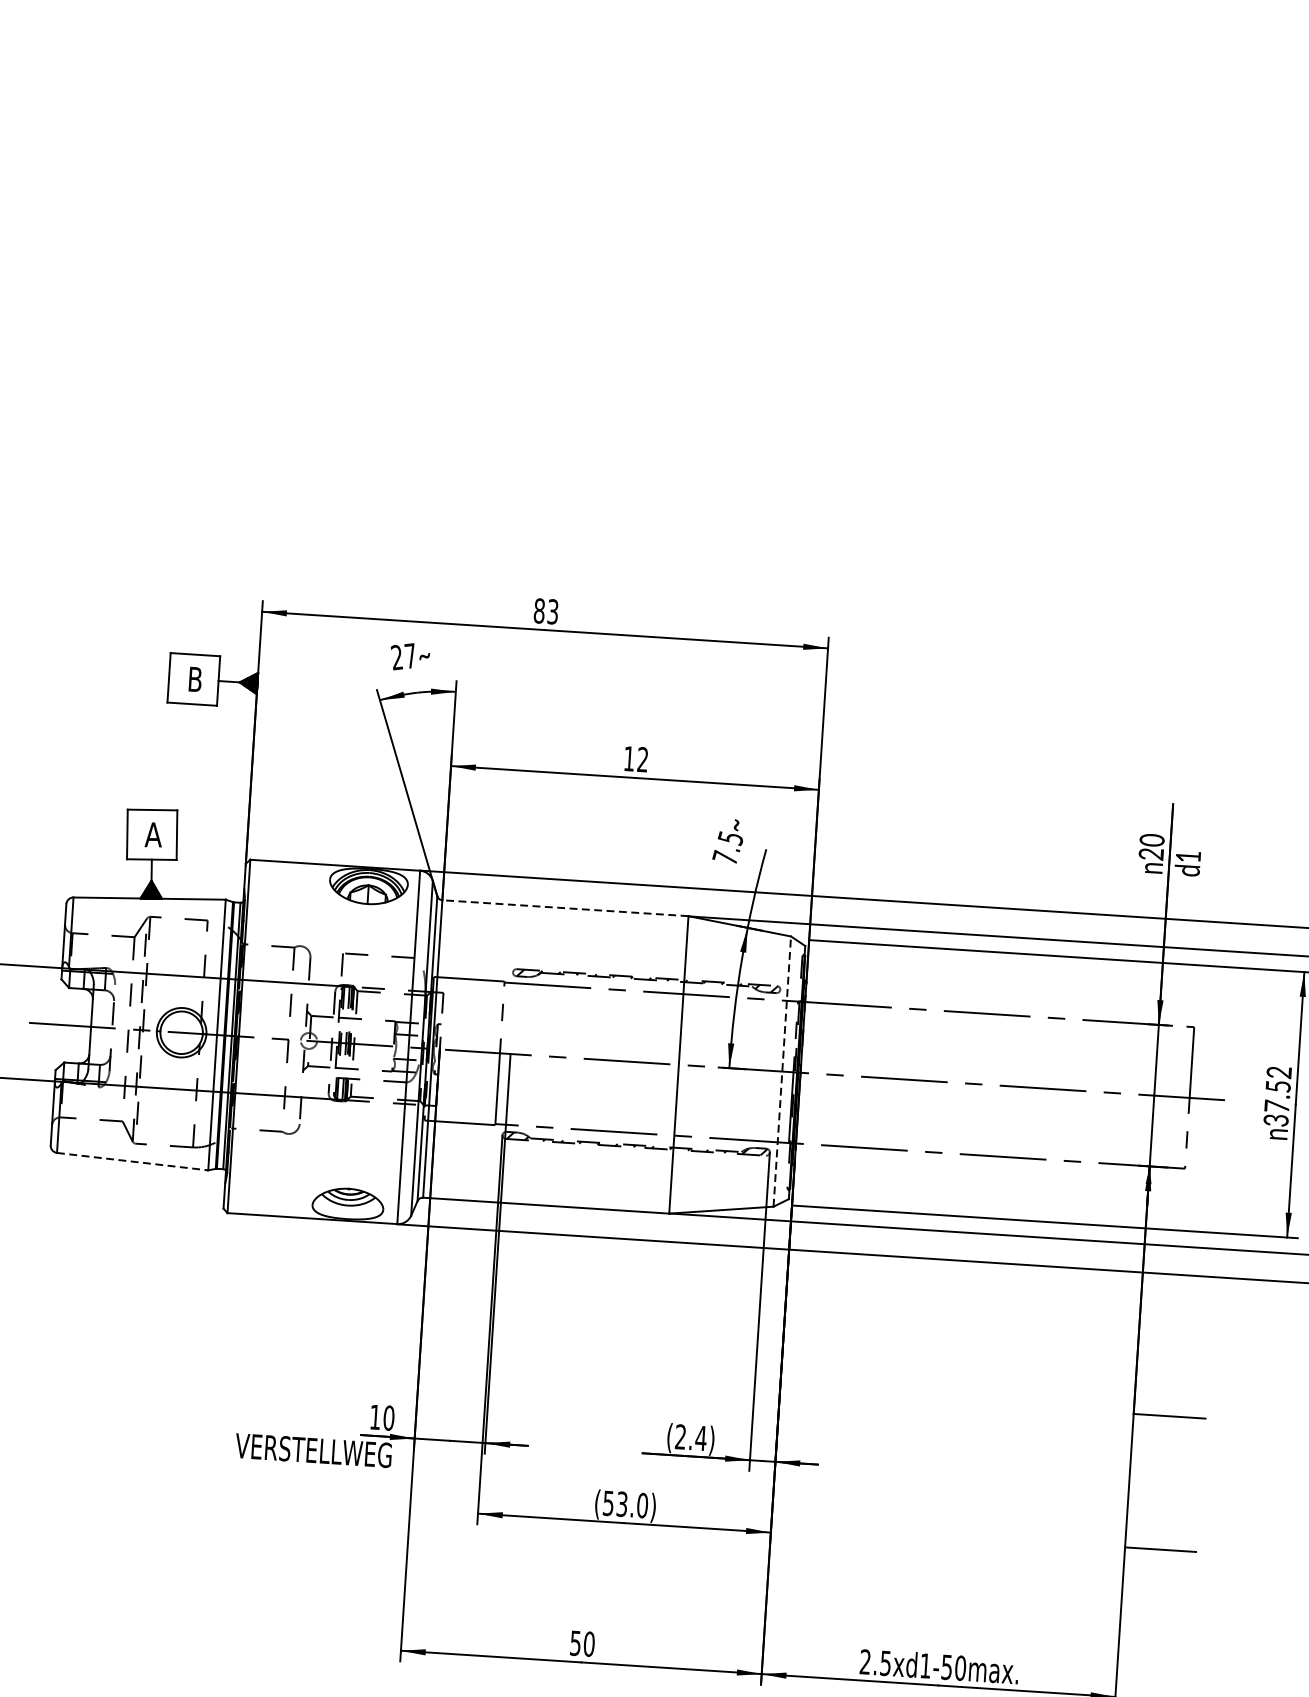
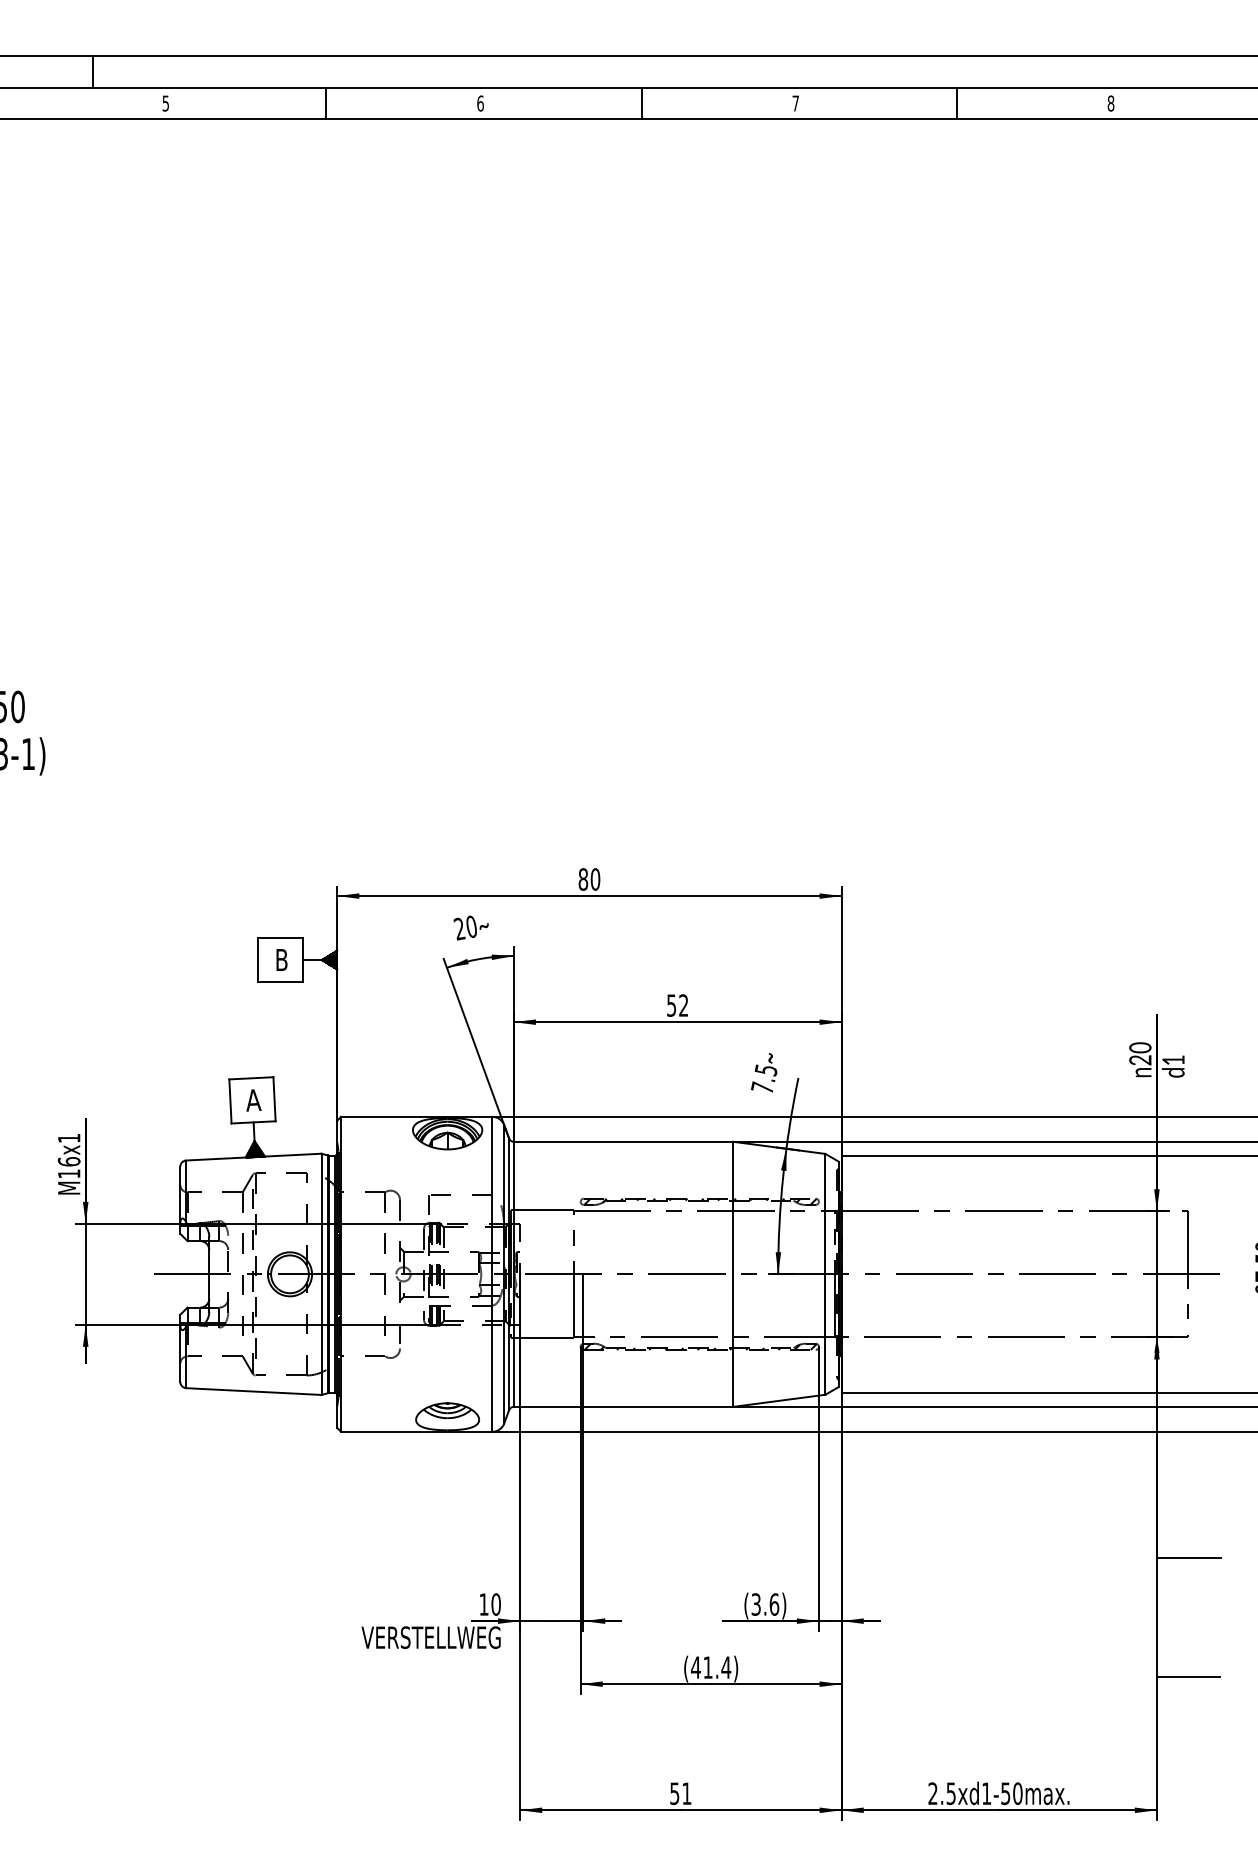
text: (553, 611) -> (595, 879), 83 -> 80
text: (409, 655) -> (470, 926), 27 -> 20
text: (629, 758) -> (671, 1005), 12 -> 52
line: (565, 907) -> (623, 1141), dashed -> solid
line: (782, 1070) -> (825, 1273), dashed -> solid
line: (132, 1161) -> (253, 1391), dashed -> solid
text: (691, 1437) -> (765, 1604), (2.4) -> (3.6)
text: (624, 1504) -> (710, 1667), (53.0) -> (41.4)
text: (588, 1643) -> (686, 1793), 50 -> 51

